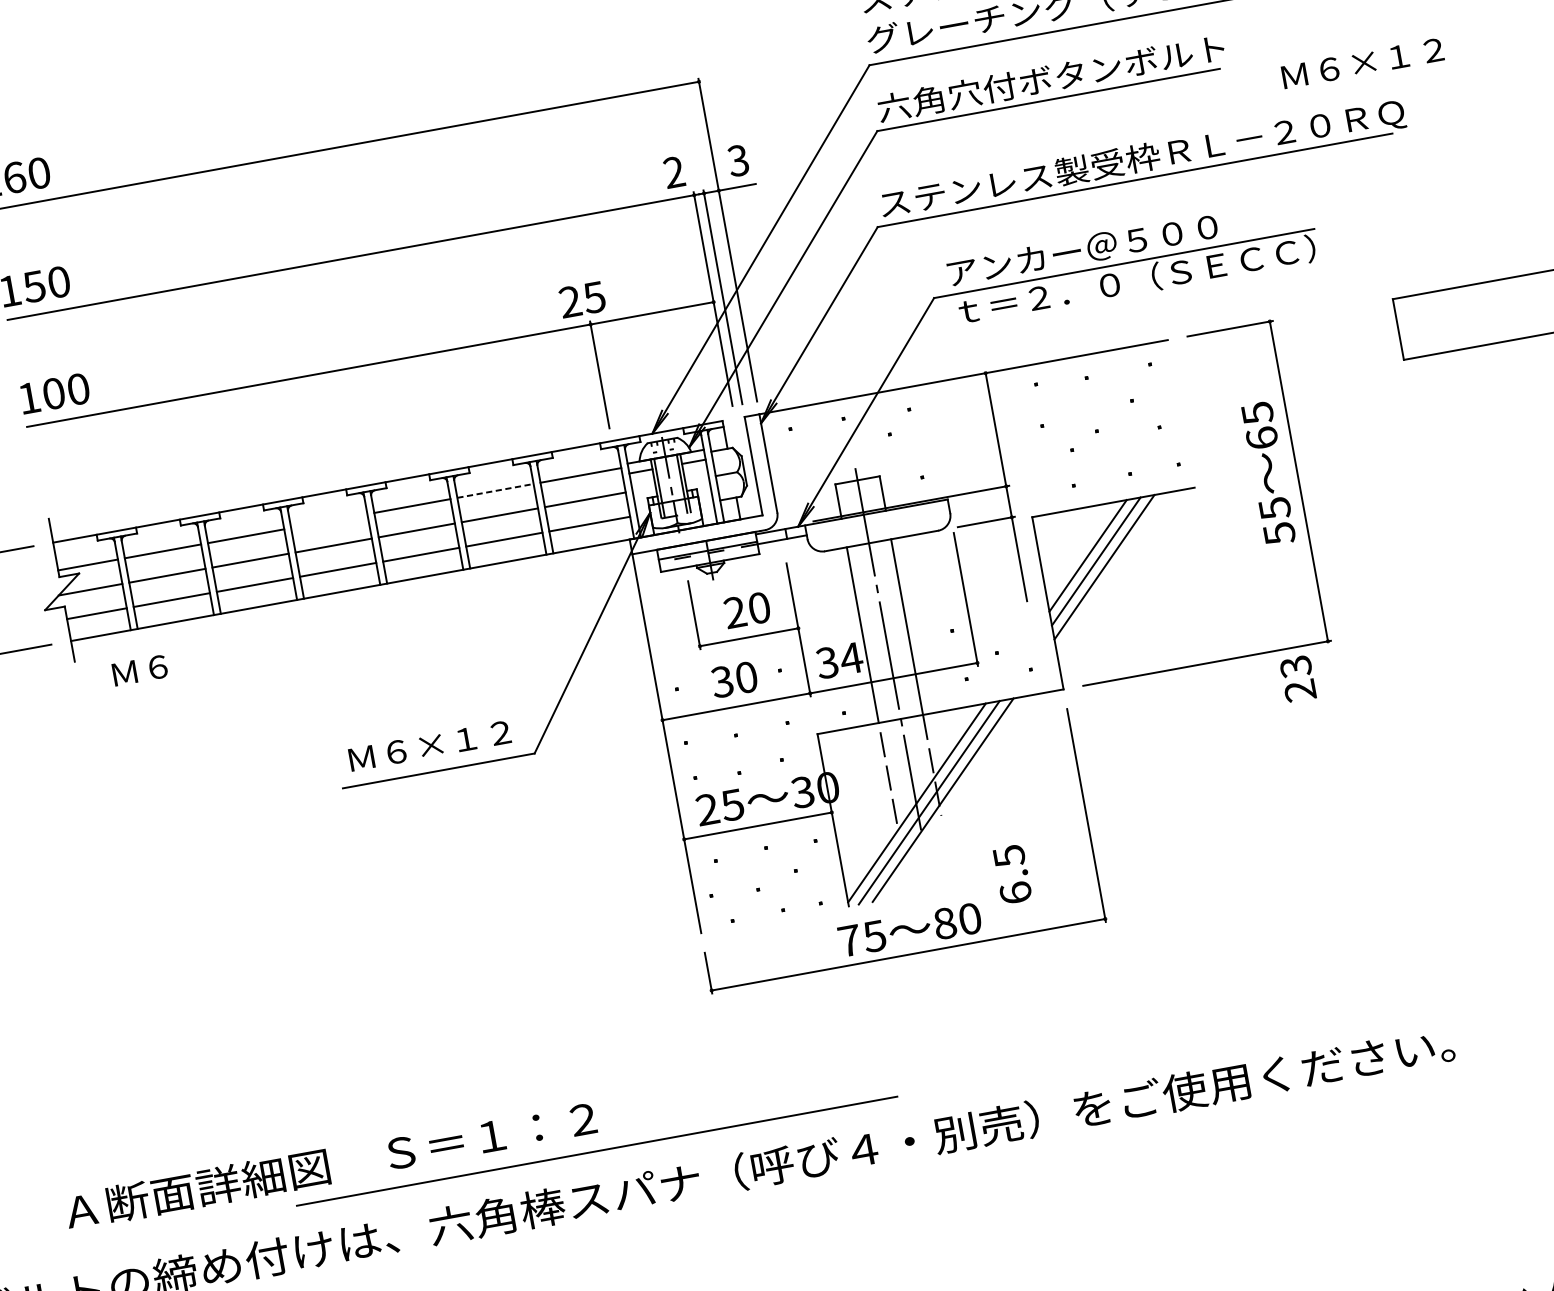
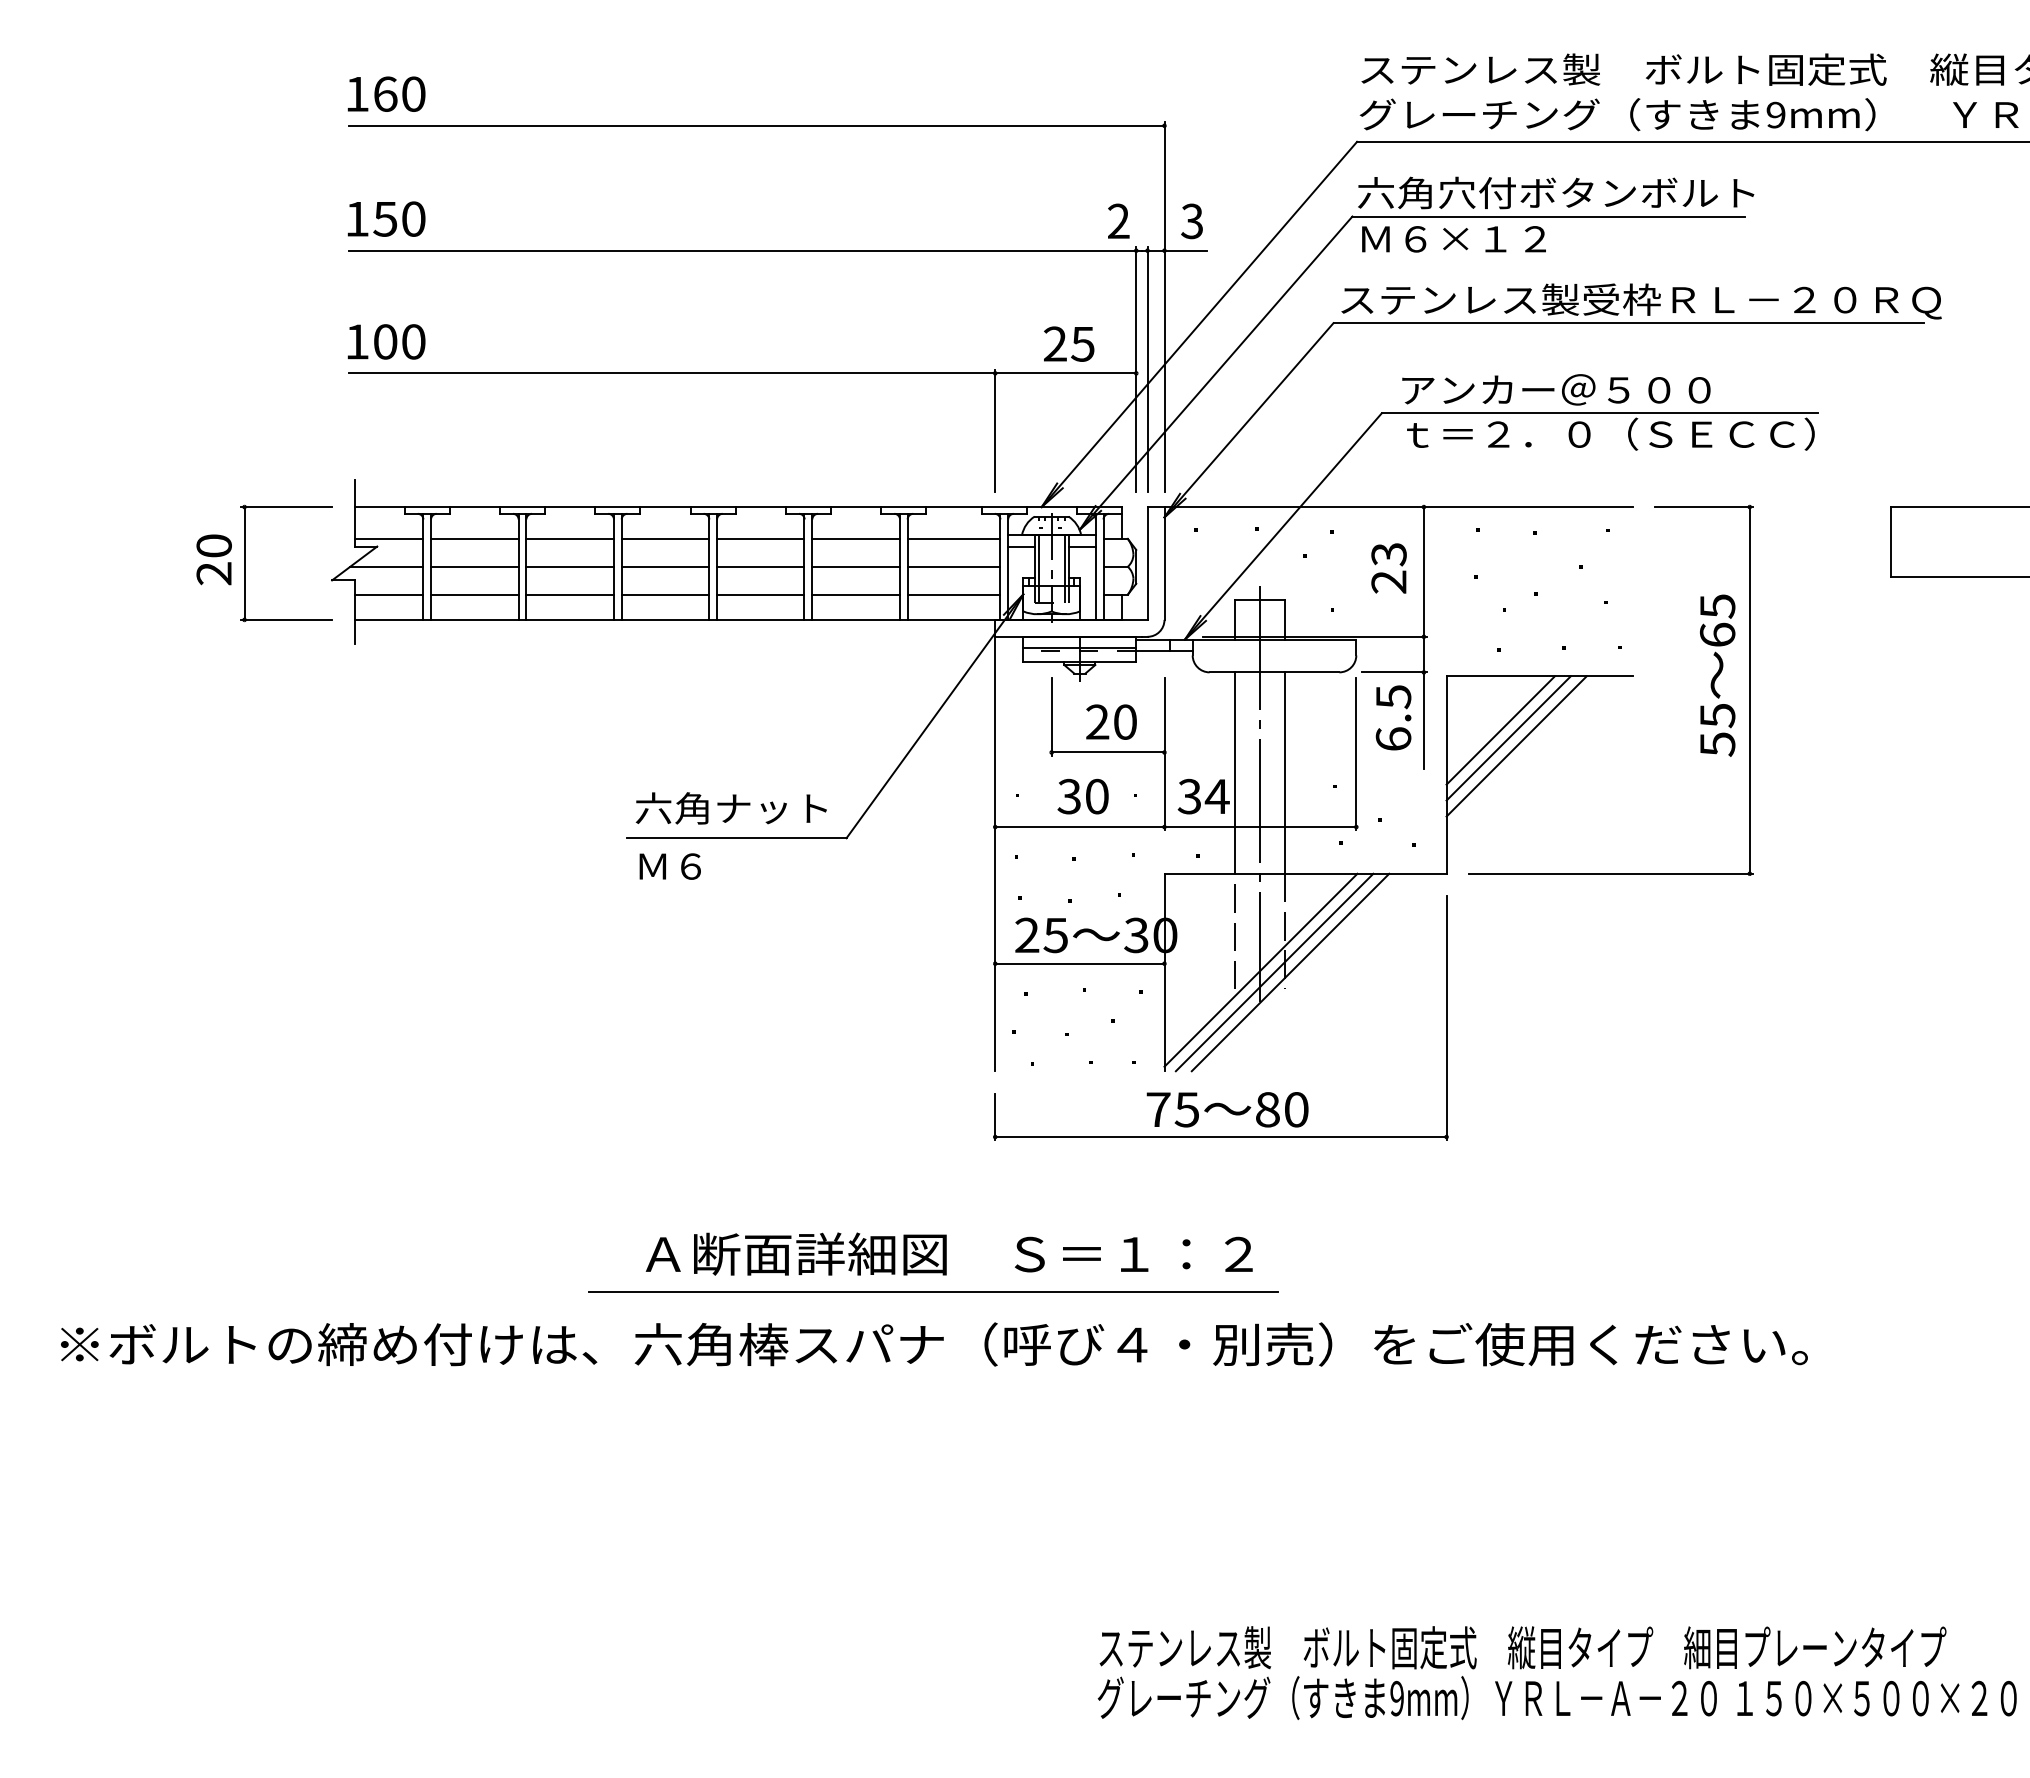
text: (1362, 63) -> (1453, 239), moved
text: (582, 299) -> (1069, 343), moved
line: (495, 490) -> (856, 538), dashed -> solid
line: (329, 520) -> (665, 538), added
text: (139, 670) -> (669, 866), moved
text: (1297, 679) -> (1388, 568), moved
text: (428, 745) -> (730, 808), Ｍ６×１２ -> 六角ナット
text: (1012, 874) -> (1393, 717), moved
line: (596, 1150) -> (933, 1291), moved
text: (330, 1164) -> (948, 1253), moved

